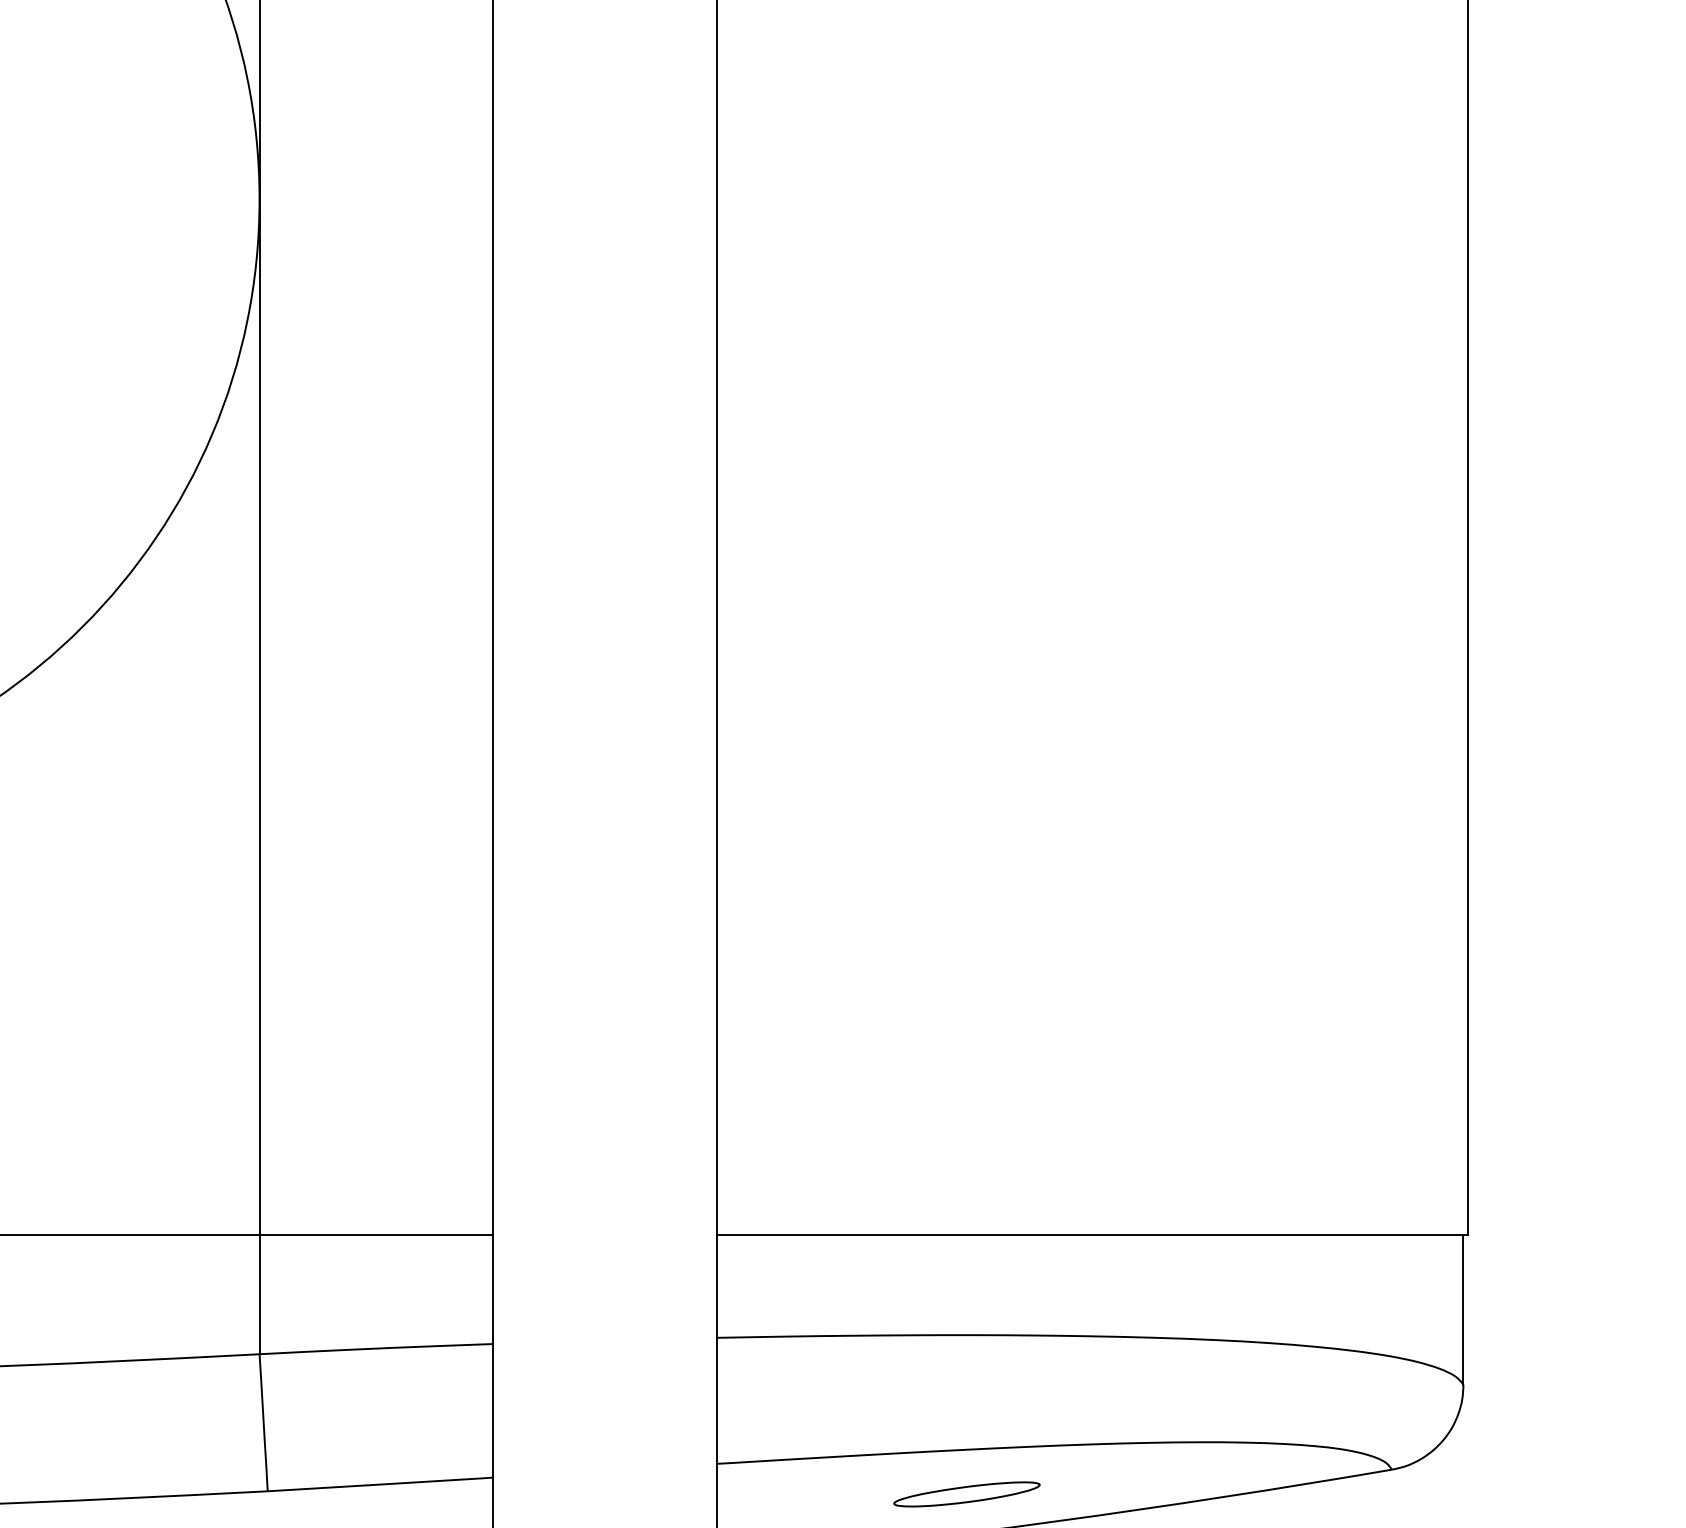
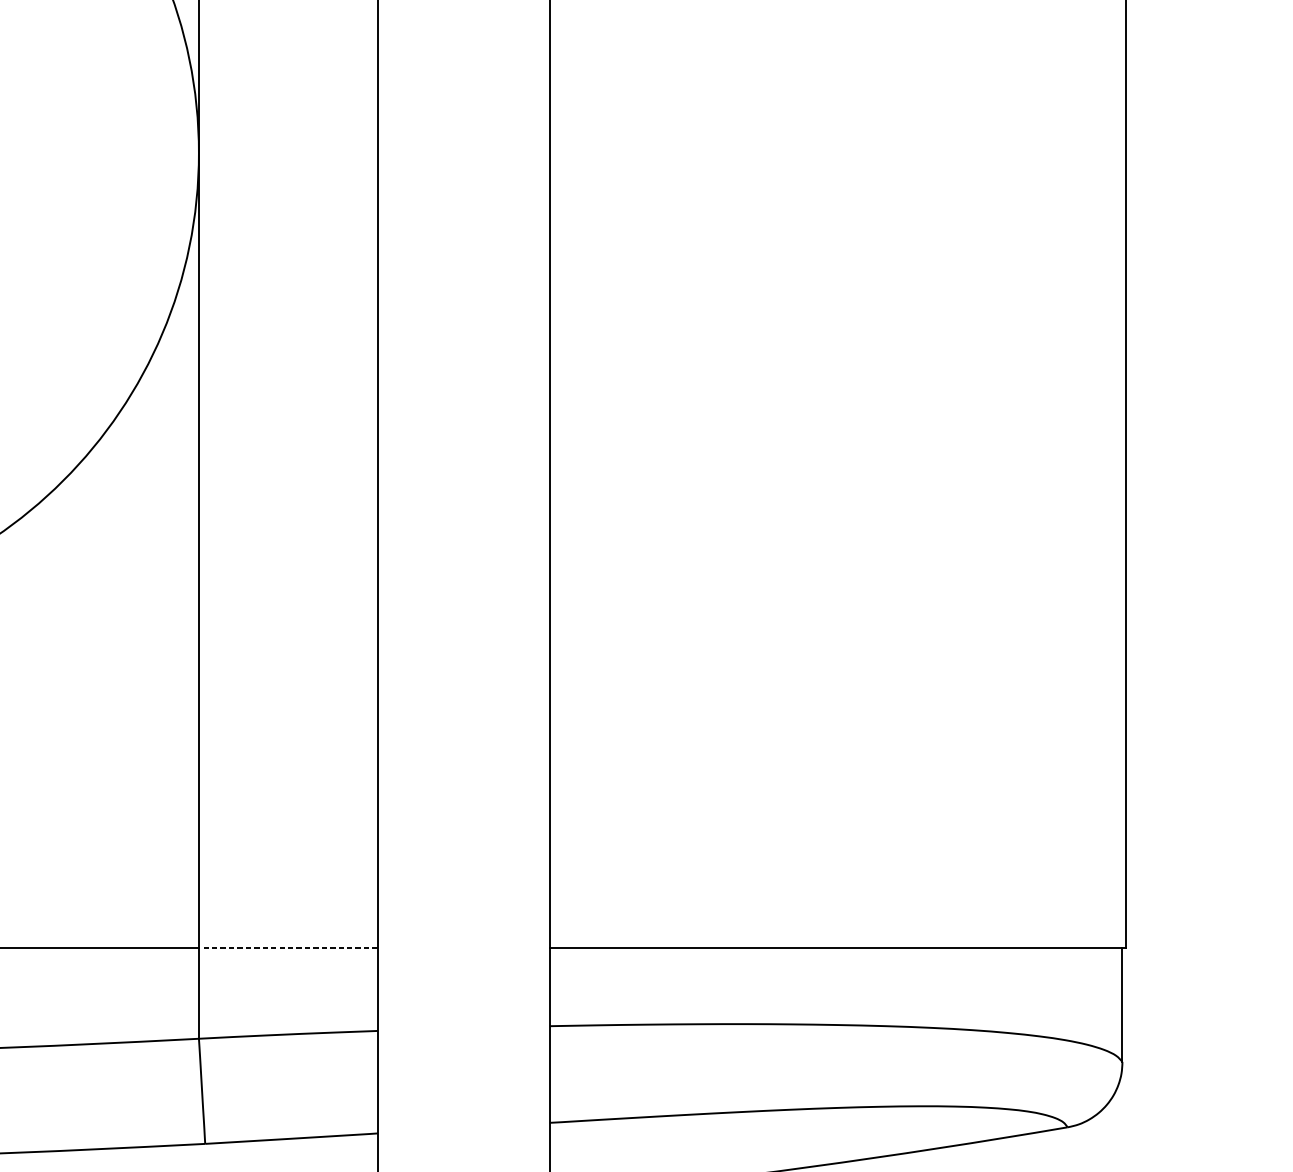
line: (376, 1235) -> (288, 947), solid -> dashed
part: (966, 1494) -> (741, 1146), removed

